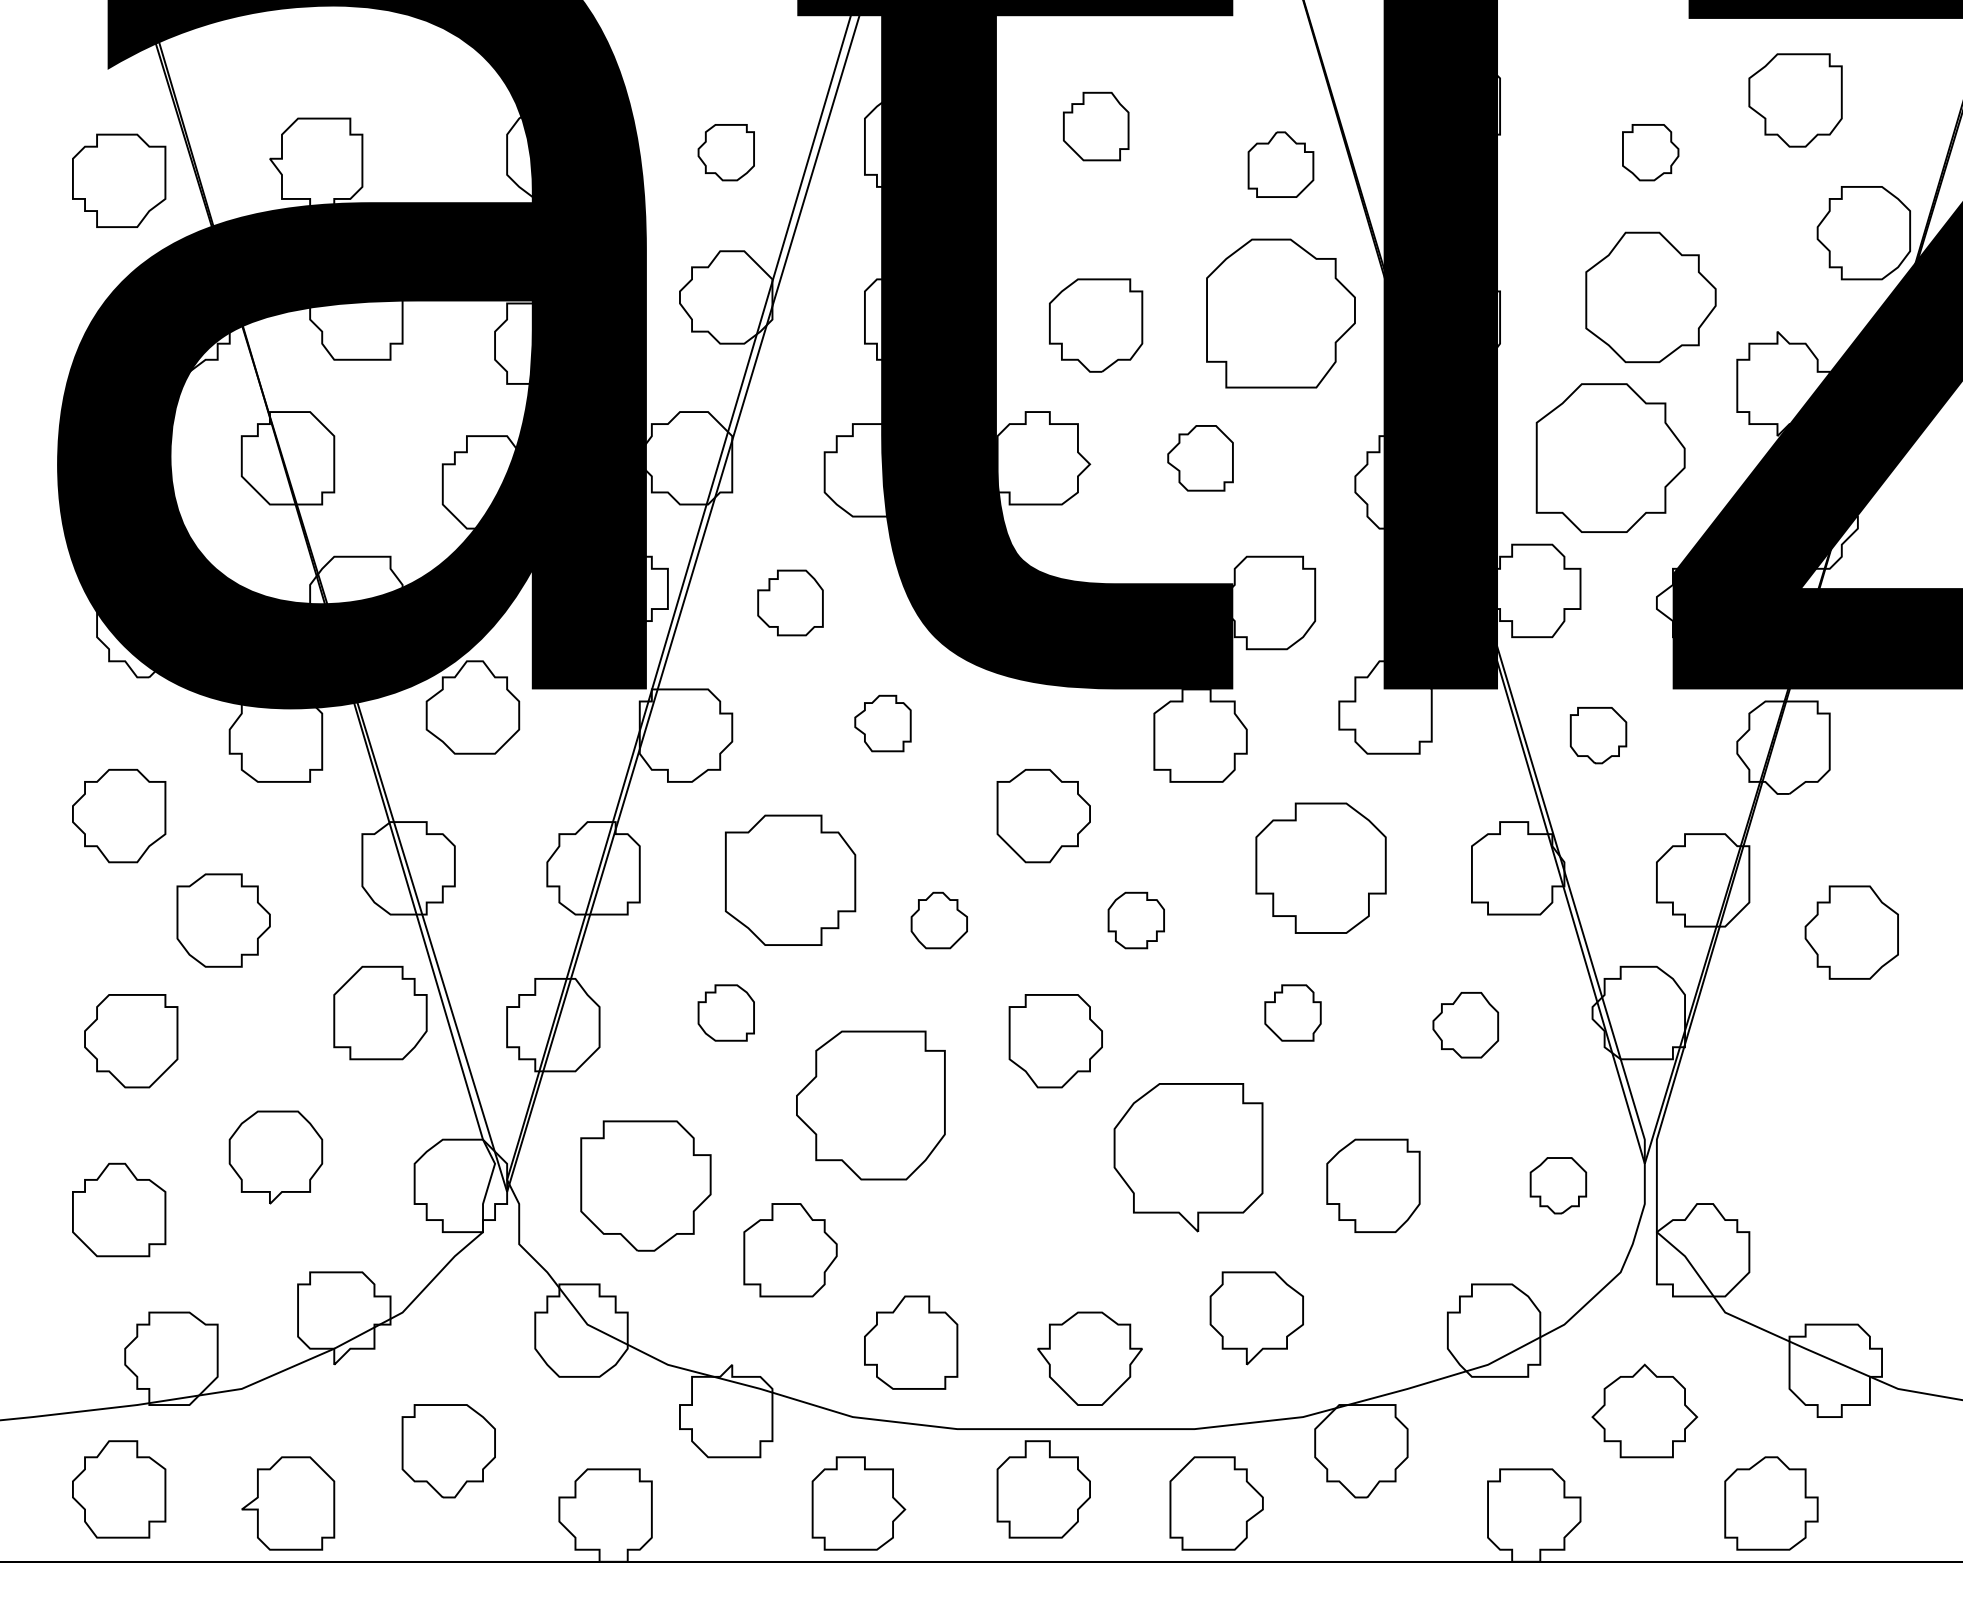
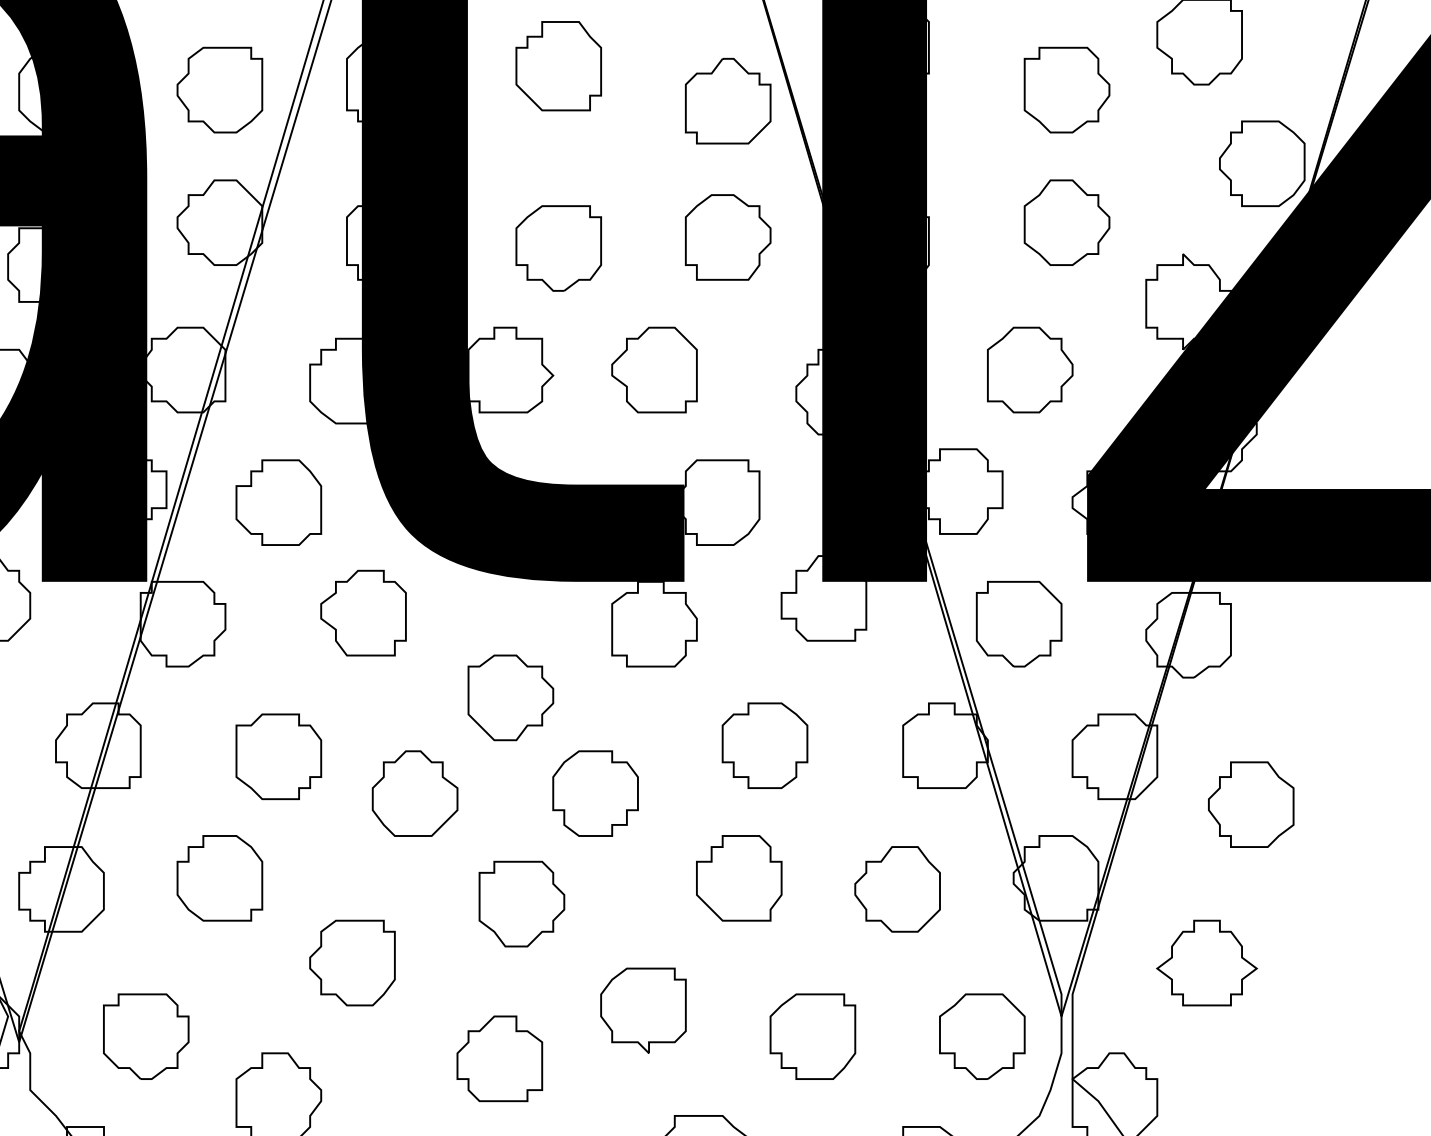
part: (1096, 126) -> (559, 66), size x1.43
part: (726, 152) -> (220, 89), size x1.67
part: (1650, 152) -> (1066, 89), size x1.67
part: (1280, 164) -> (727, 100), size x1.43
part: (1650, 297) -> (1066, 222), size x0.71
part: (1280, 313) -> (727, 237), size x0.62
part: (1200, 458) -> (654, 370), size x1.43
part: (1610, 458) -> (1030, 370), size x0.62
part: (790, 602) -> (278, 502), size x1.43
part: (882, 723) -> (363, 613), size x1.67
part: (1598, 735) -> (1019, 624), size x1.67
part: (1321, 868) -> (765, 745), size x0.71
part: (790, 880) -> (278, 756), size x0.71
part: (939, 920) -> (415, 793), size x1.67
part: (1136, 920) -> (595, 793), size x1.67
part: (726, 1012) -> (220, 877), size x1.67
part: (1292, 1012) -> (738, 877), size x1.67
part: (1465, 1025) -> (897, 889), size x1.43
part: (870, 1105) -> (352, 963), size x0.62
part: (1803, 1105) -> (1206, 963), added
part: (1188, 1157) -> (643, 1010), size x0.62
part: (645, 1185) -> (145, 1036), size x0.71
part: (1558, 1185) -> (982, 1036), size x1.67
part: (1031, 1209) -> (499, 1058), added

